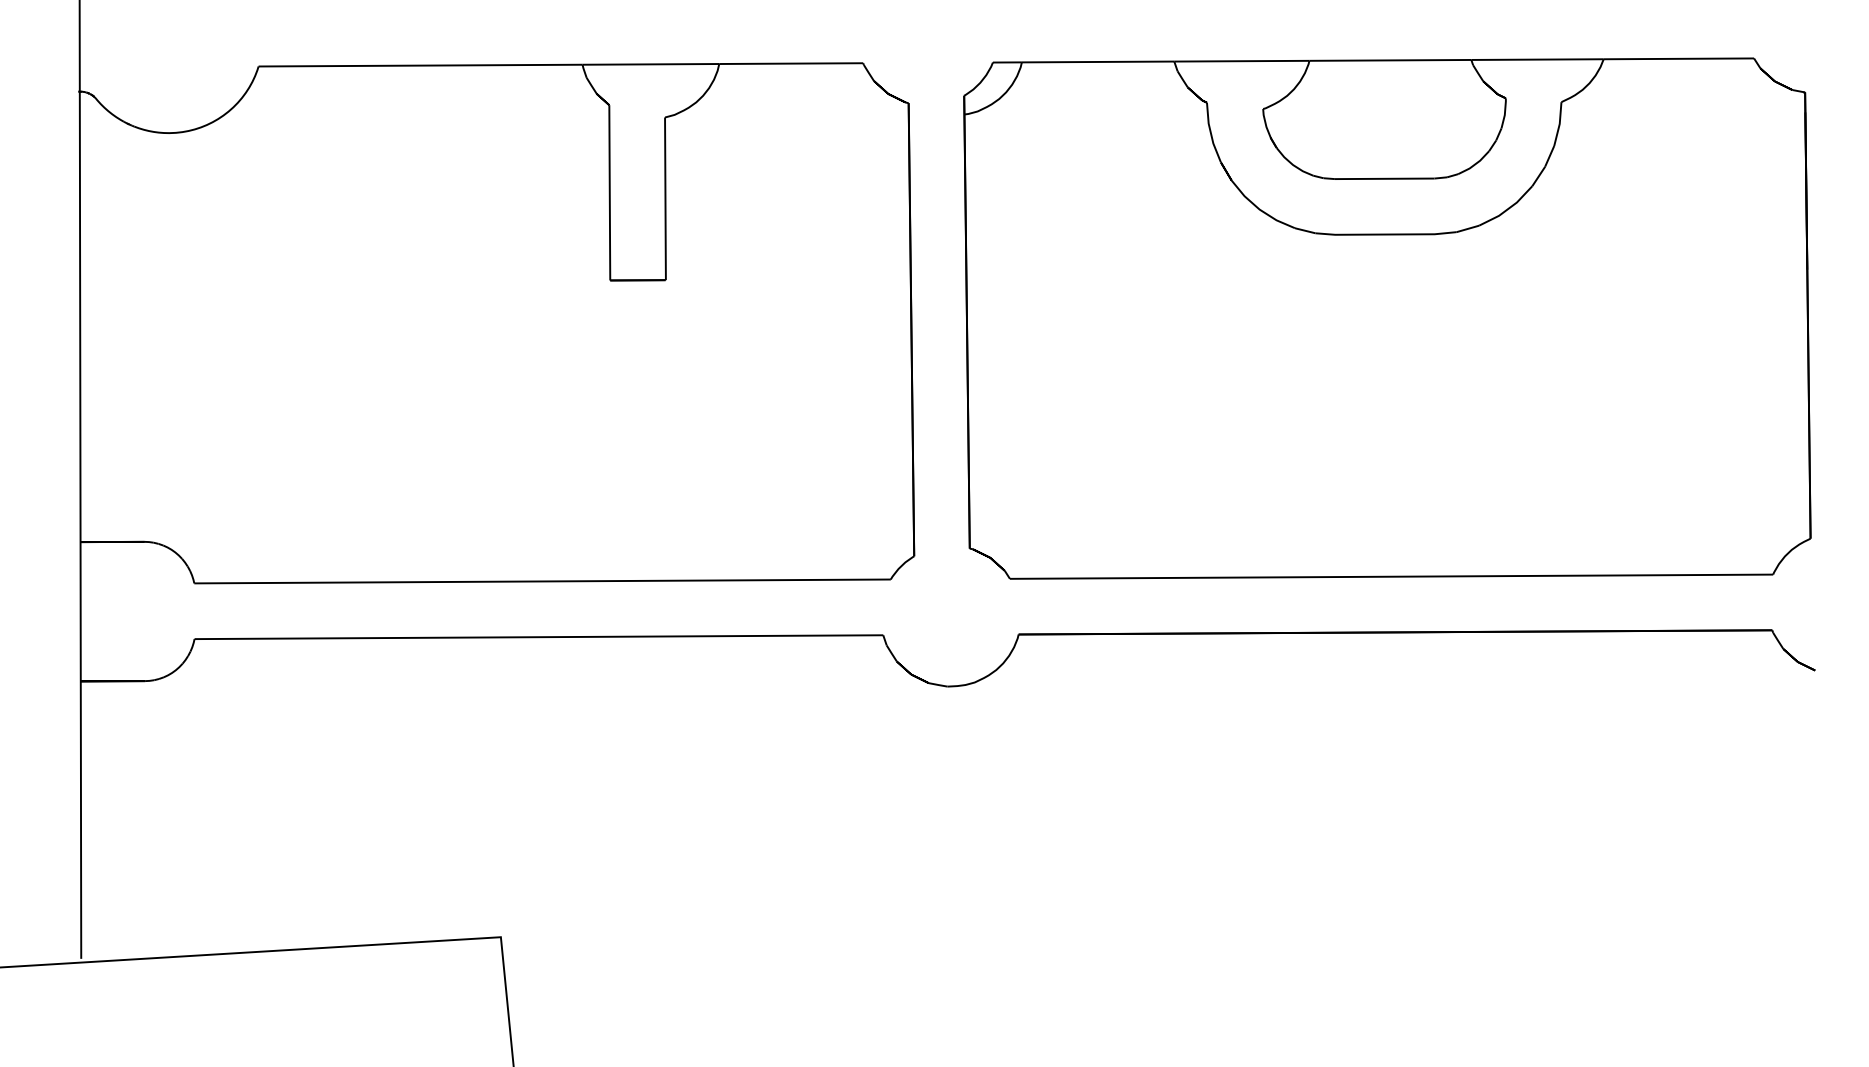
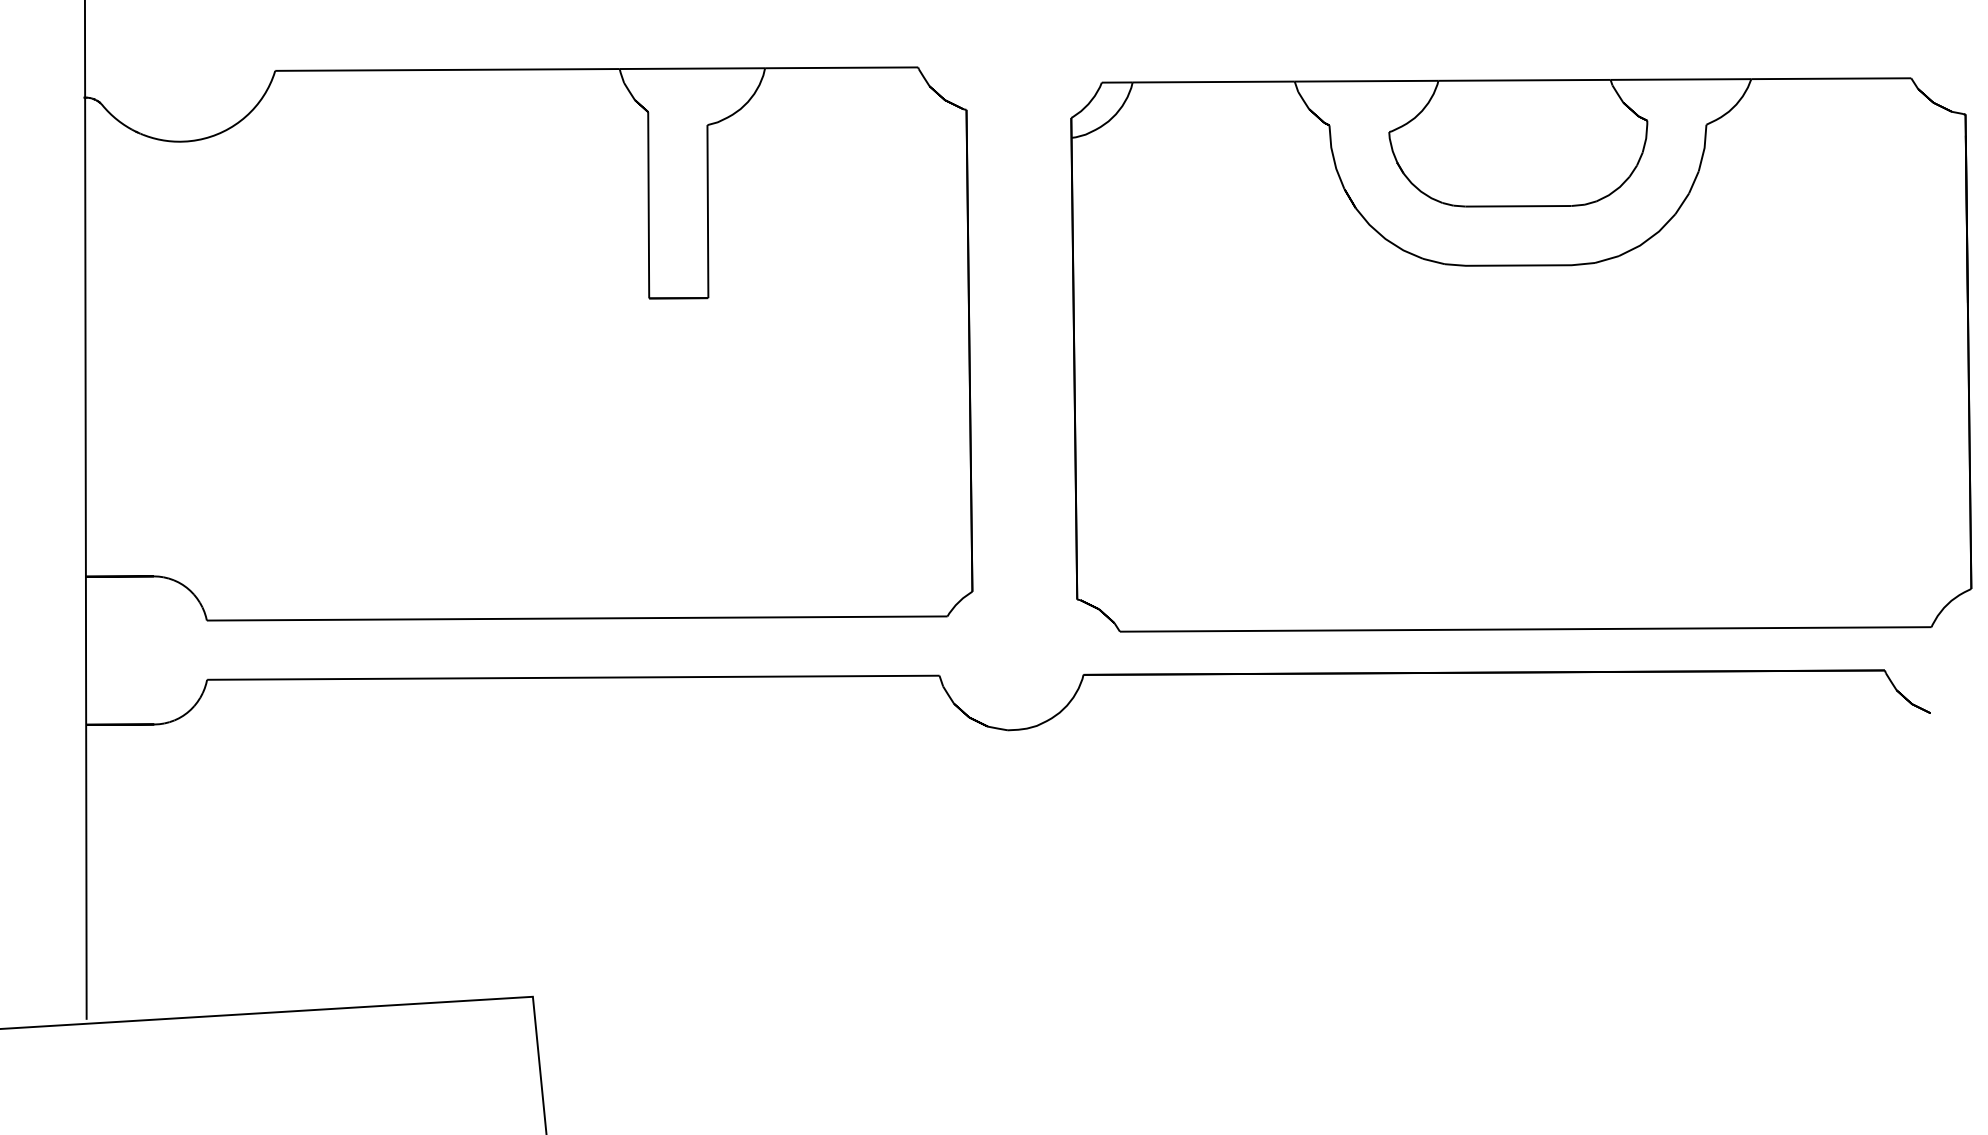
part: (1387, 318) -> (1521, 354), moved

